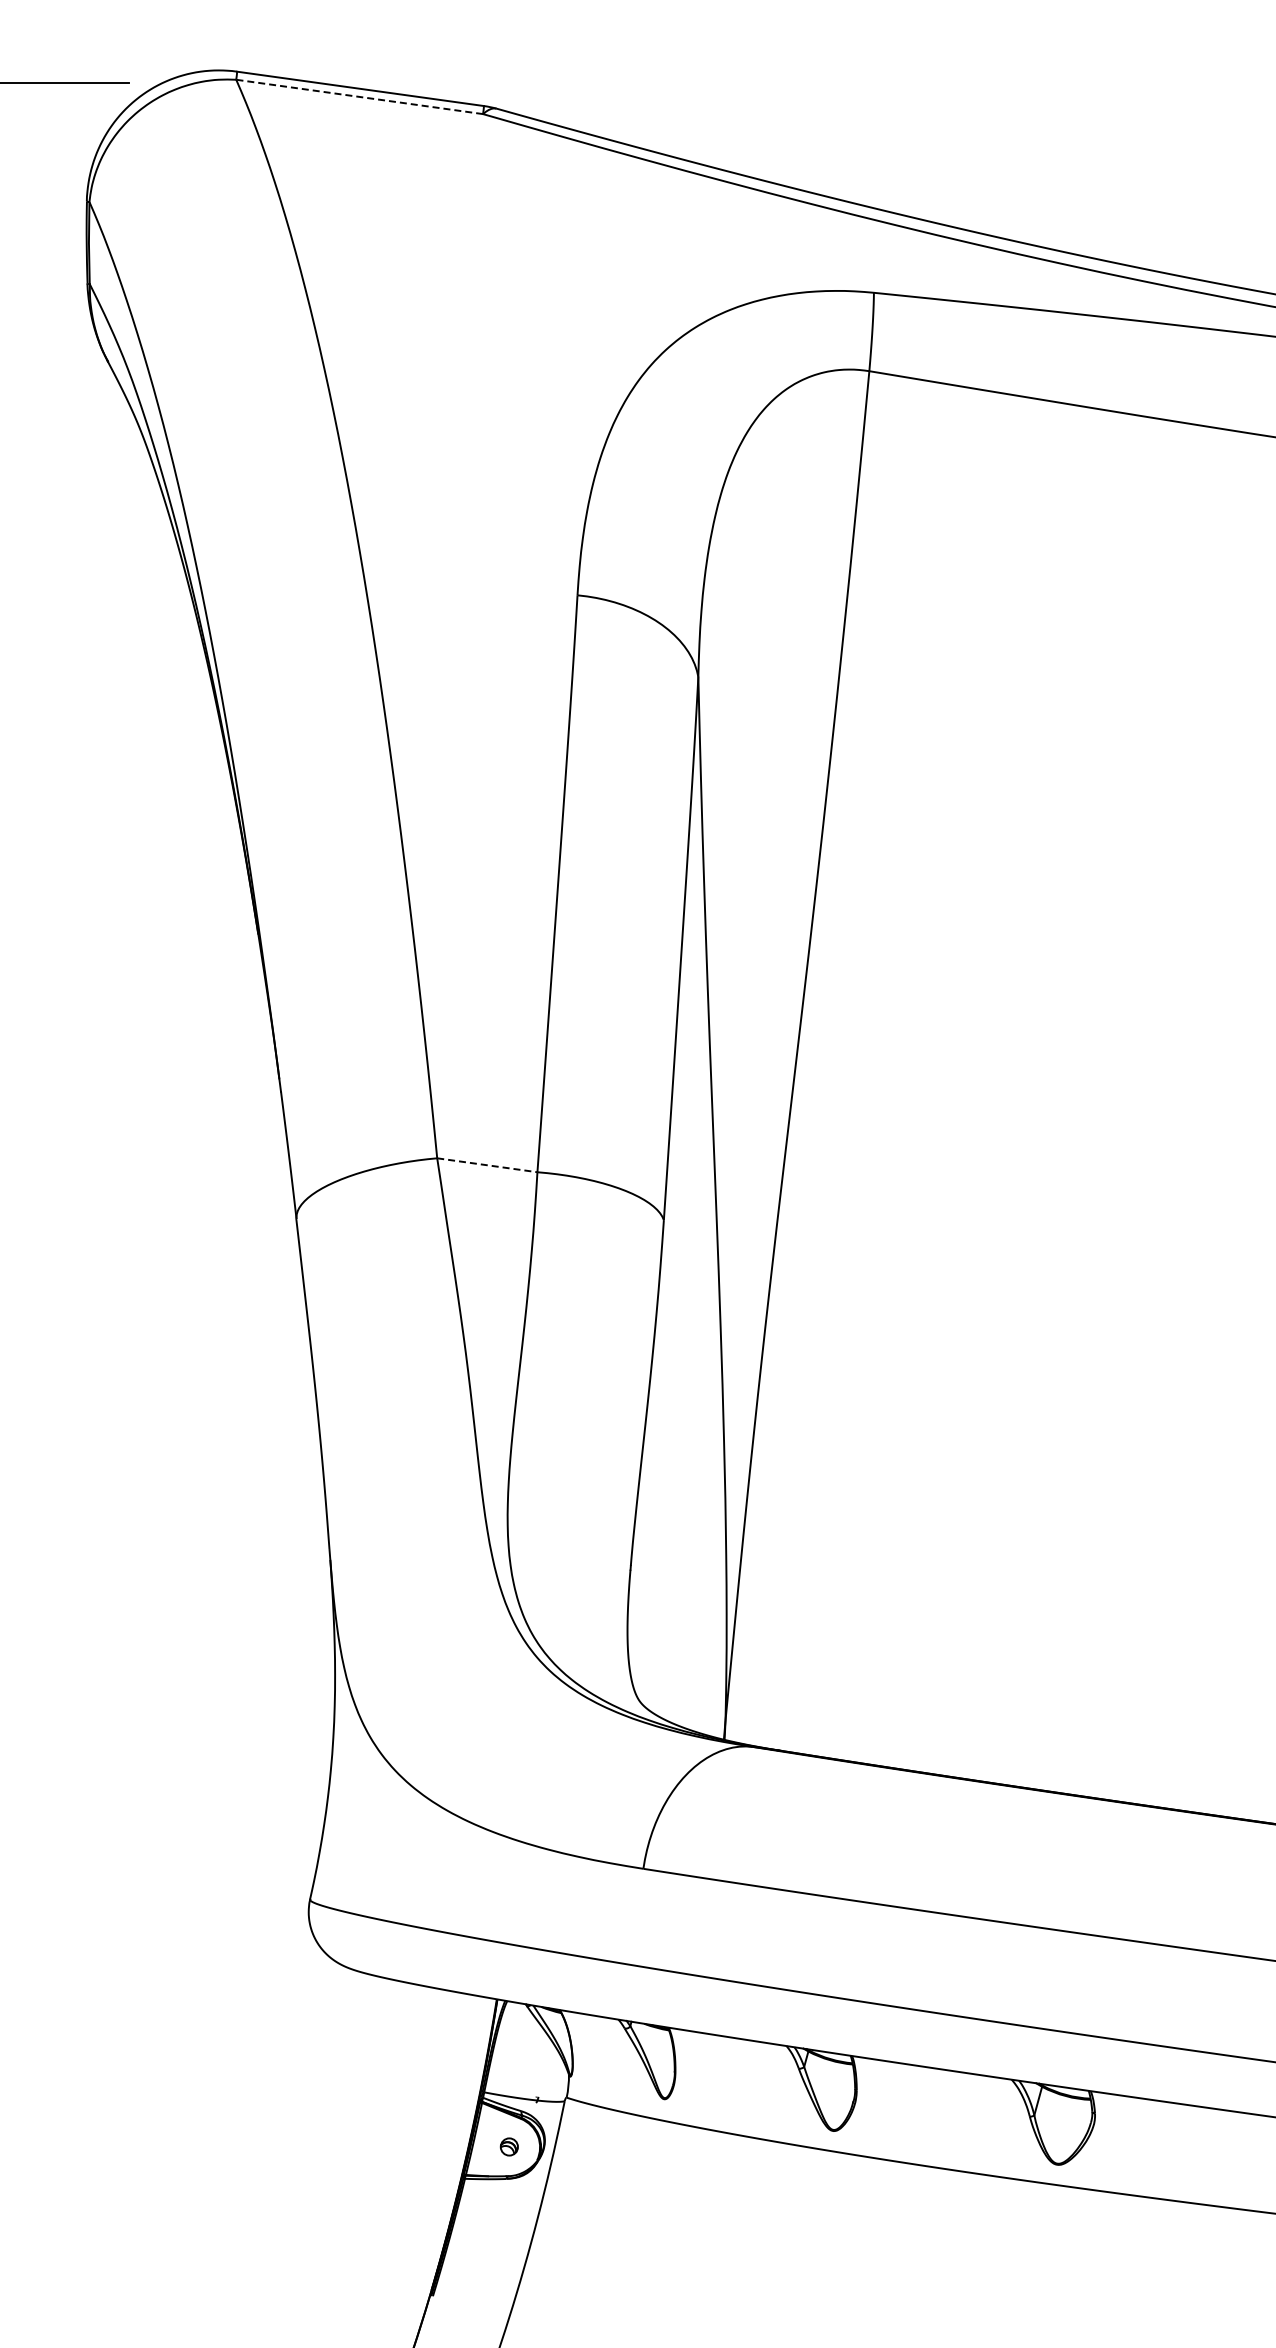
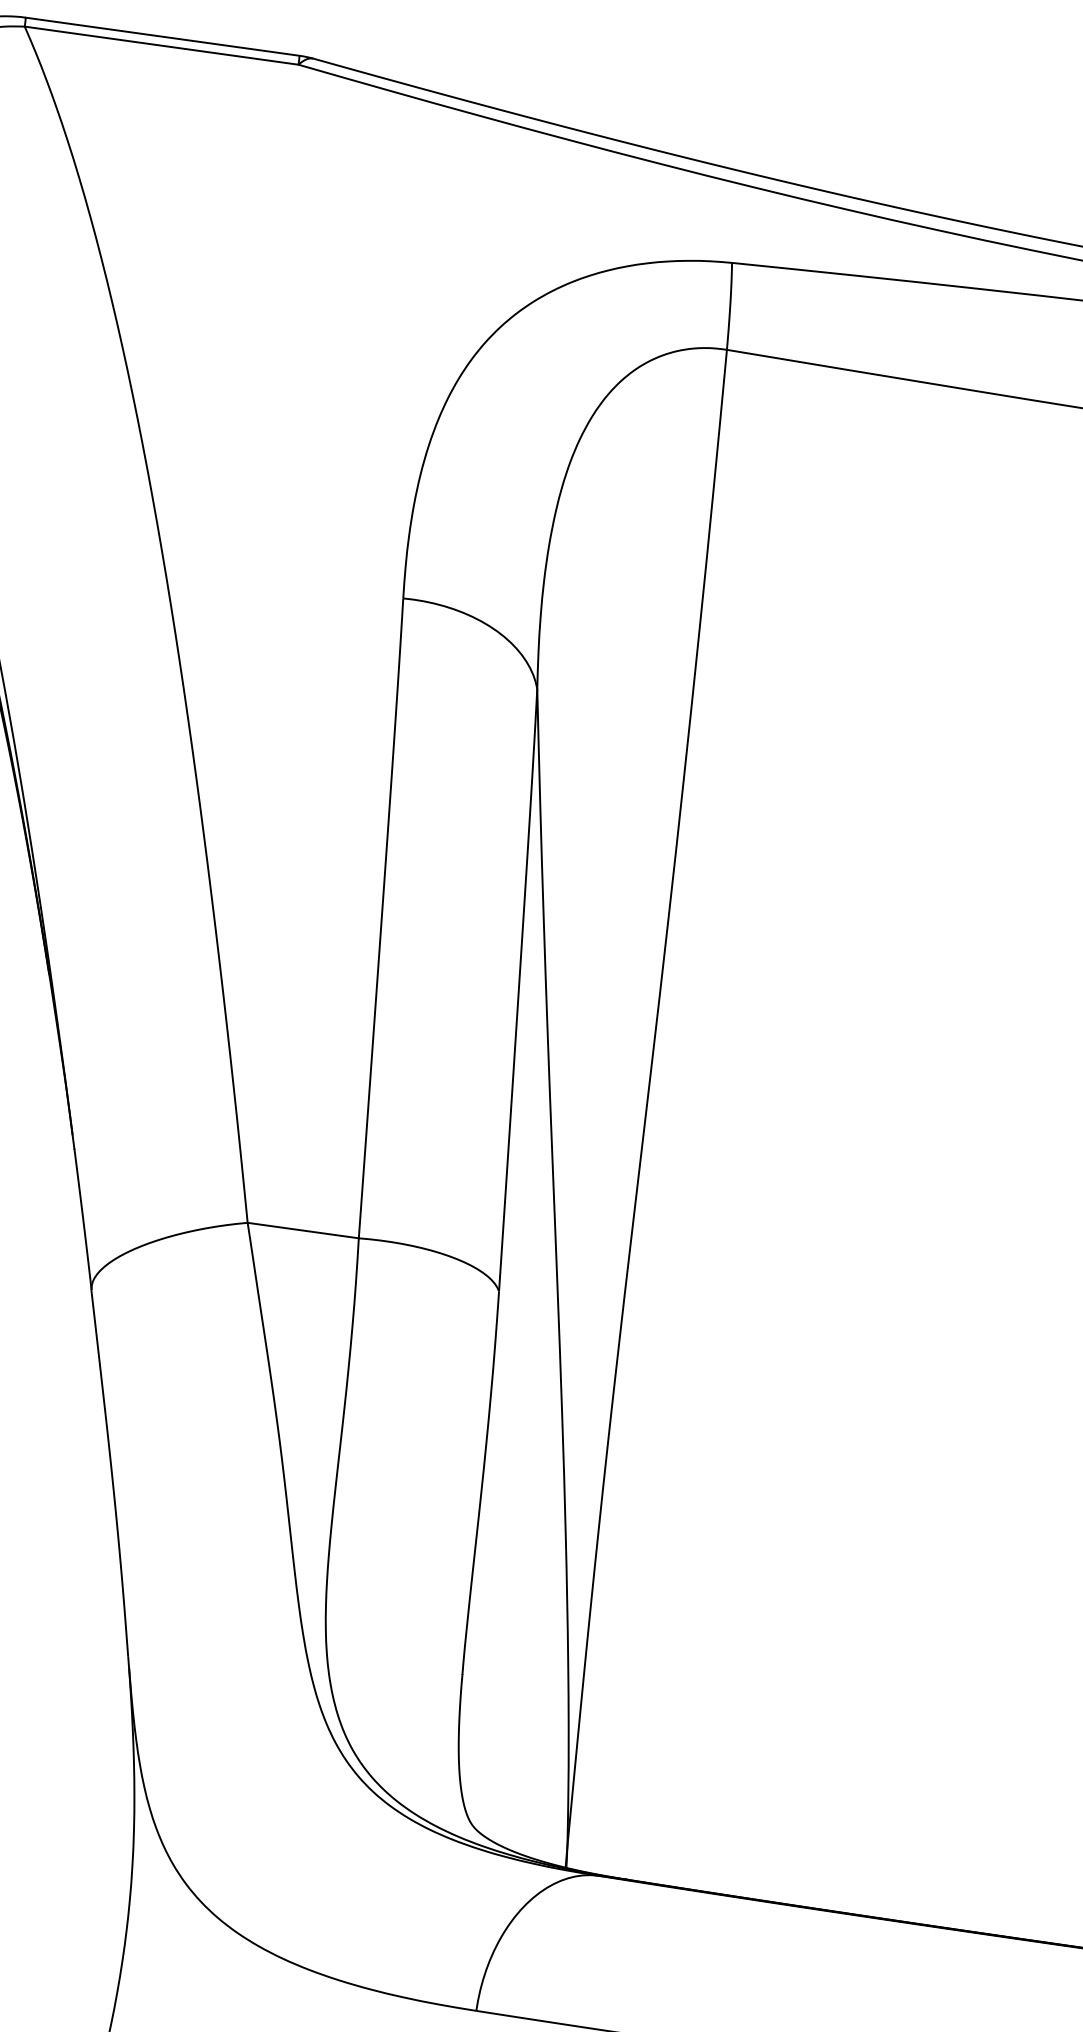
line: (359, 96) -> (161, 45), dashed -> solid
line: (487, 1165) -> (303, 1230), dashed -> solid

